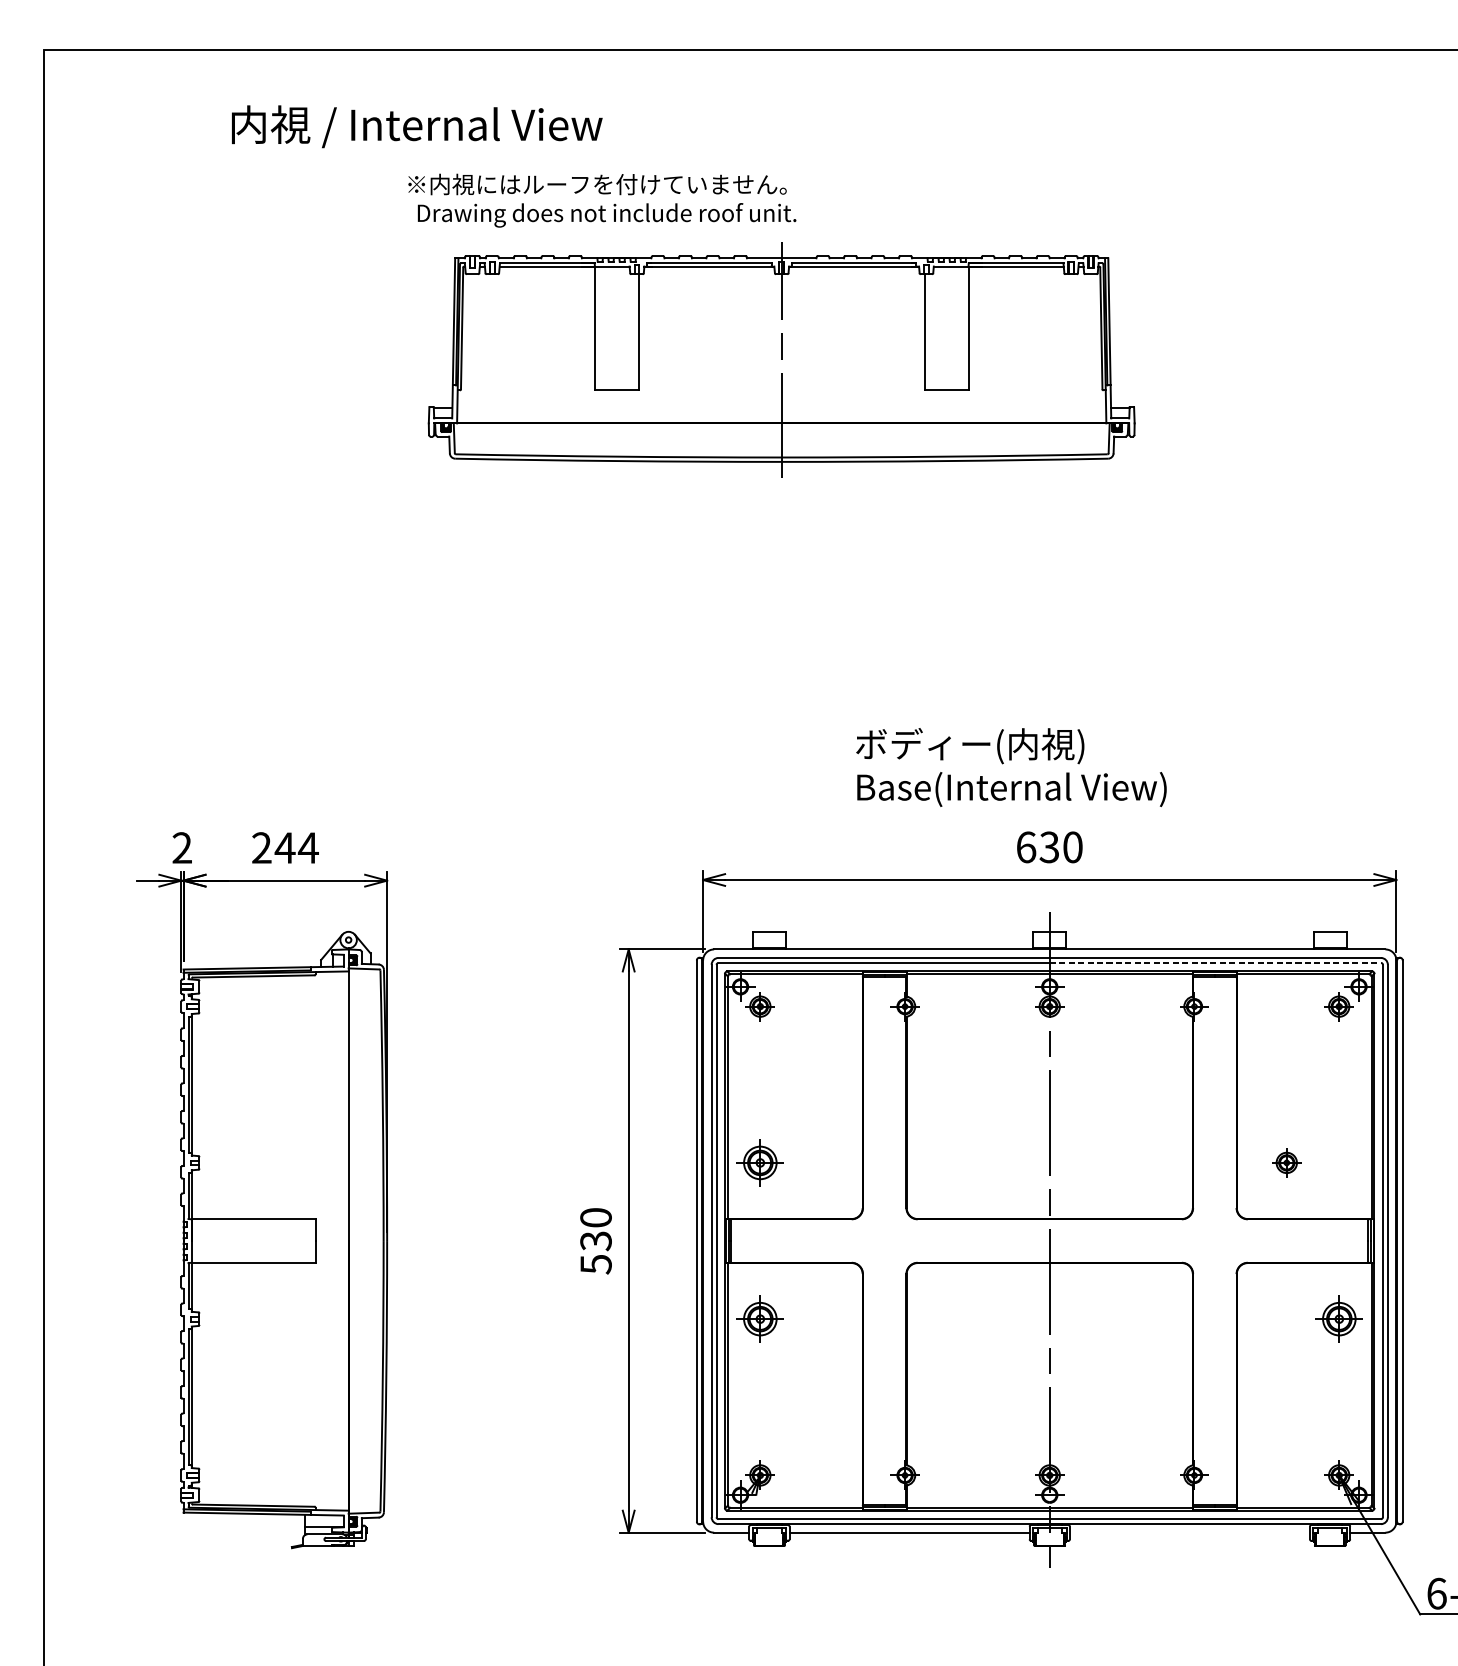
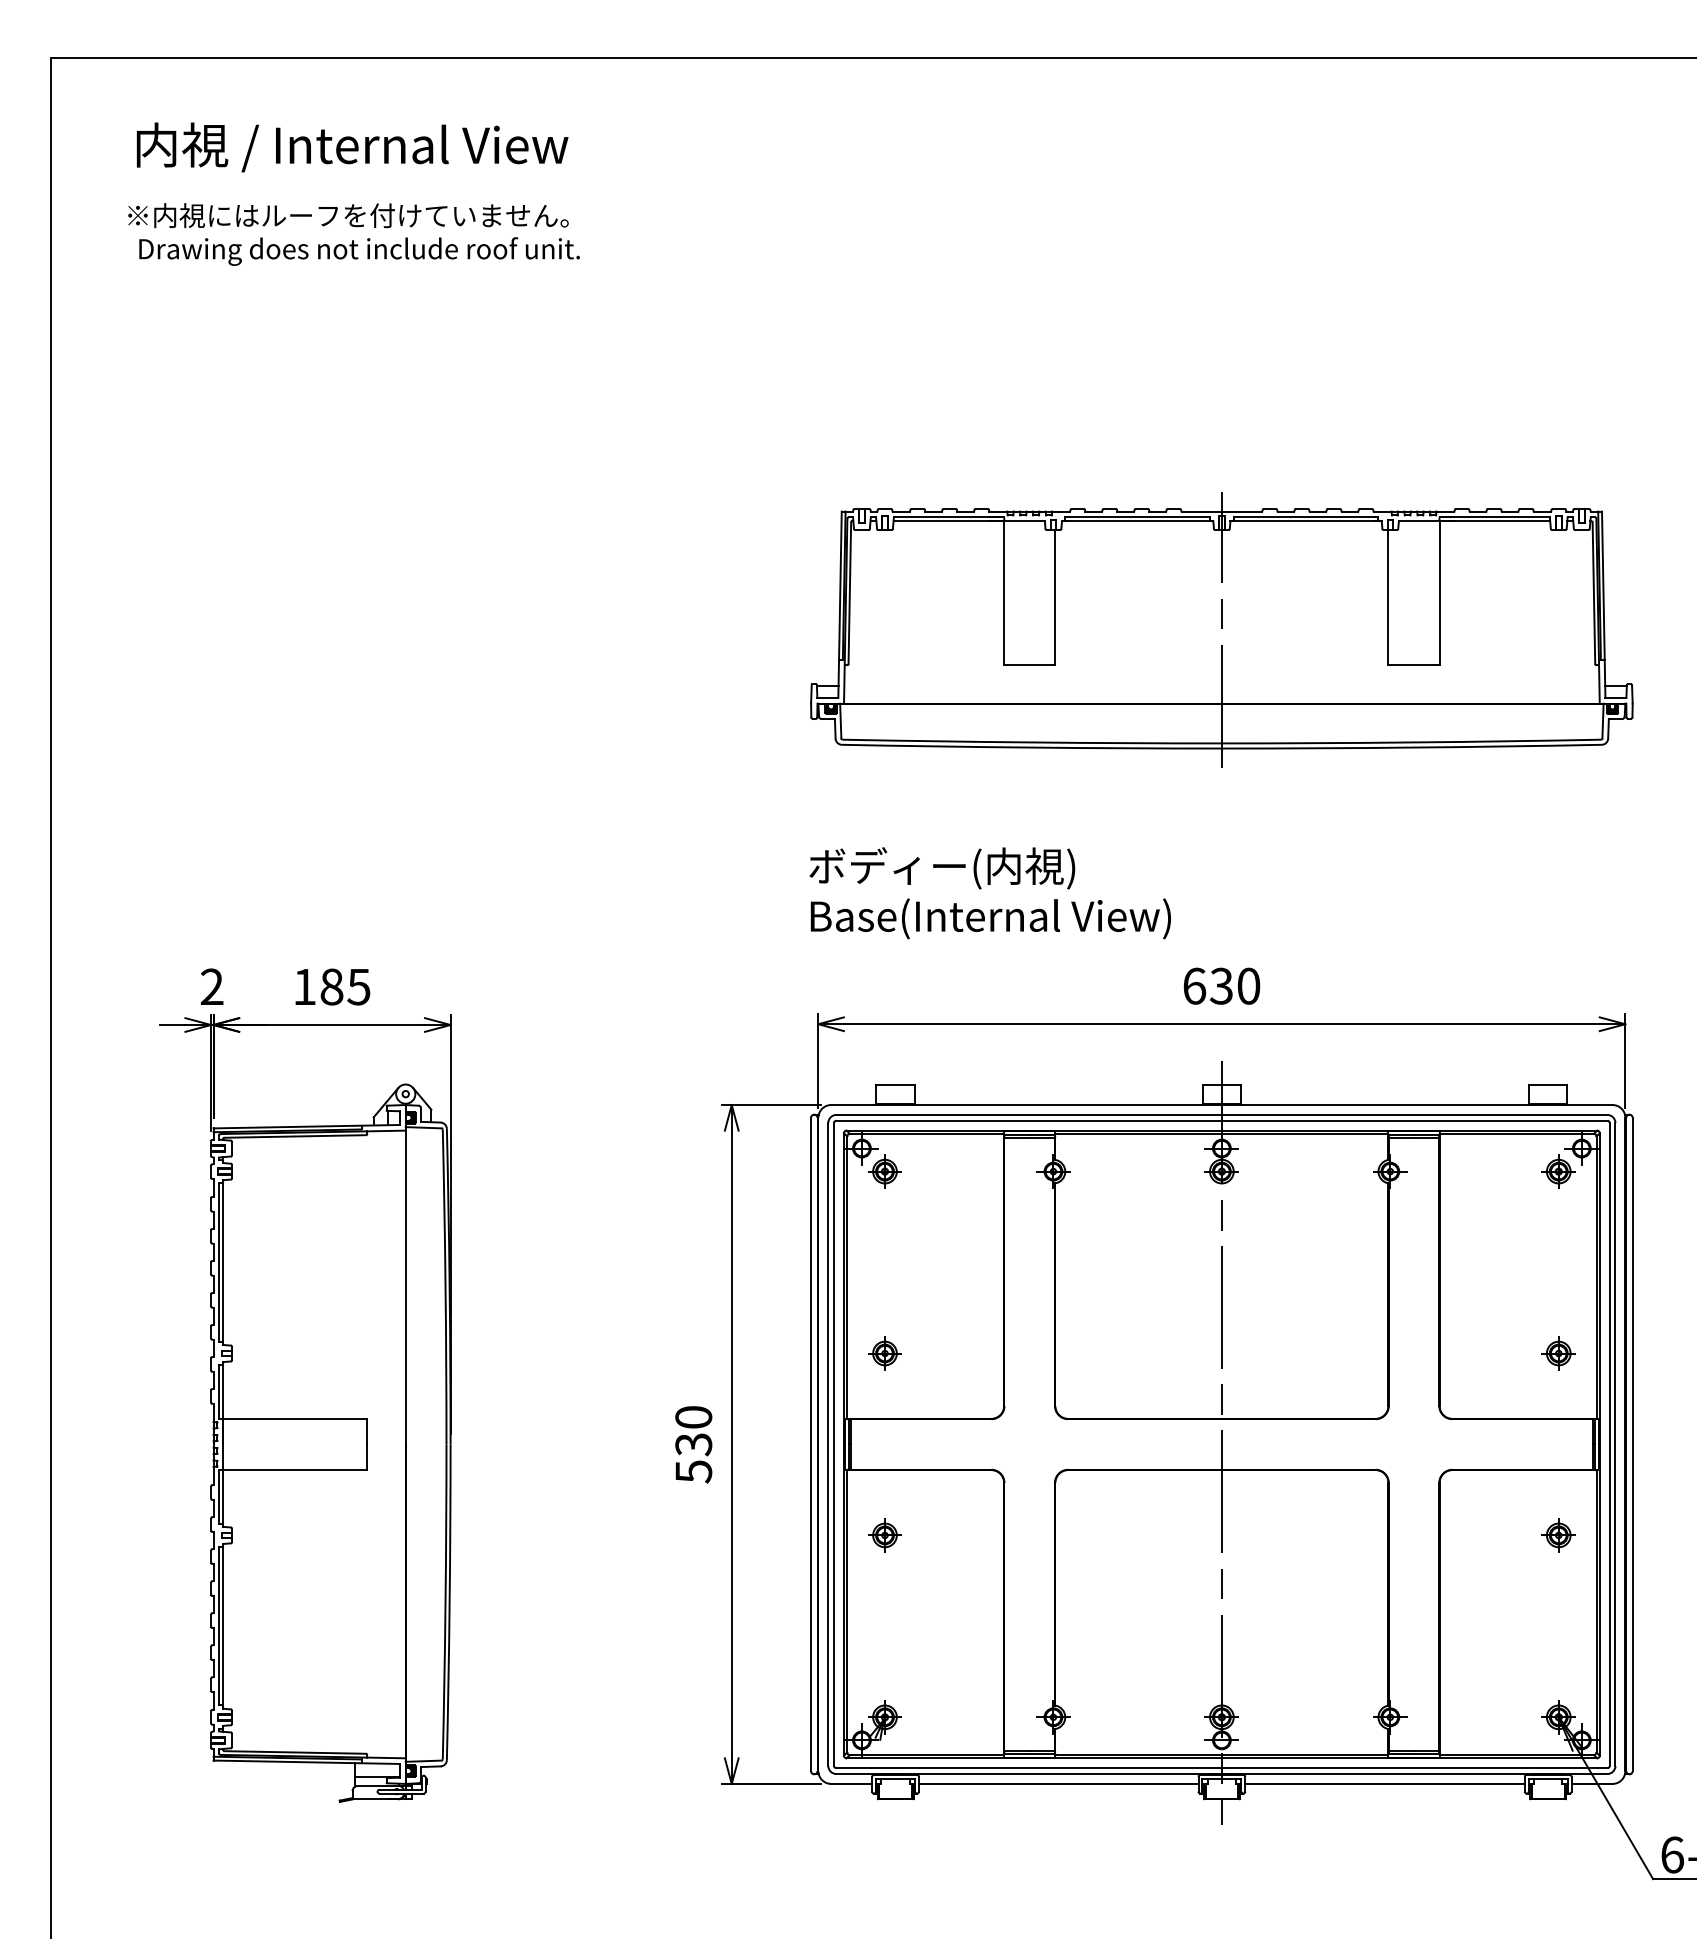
text: (417, 126) -> (352, 147), moved
text: (601, 200) -> (353, 234), moved
part: (781, 359) -> (1221, 629), moved
text: (1010, 767) -> (989, 893), moved
text: (285, 847) -> (332, 986), 244 -> 185
line: (1215, 962) -> (1414, 1120), dashed -> solid
part: (759, 1162) -> (884, 1353), size x0.62
part: (1286, 1162) -> (1558, 1353), moved
part: (759, 1319) -> (884, 1535), size x0.62
part: (1338, 1319) -> (1558, 1535), size x0.62
line: (1189, 1532) -> (1384, 1783), added

